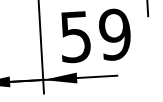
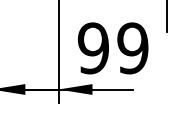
text: (74, 37) -> (92, 48), 59 -> 99

